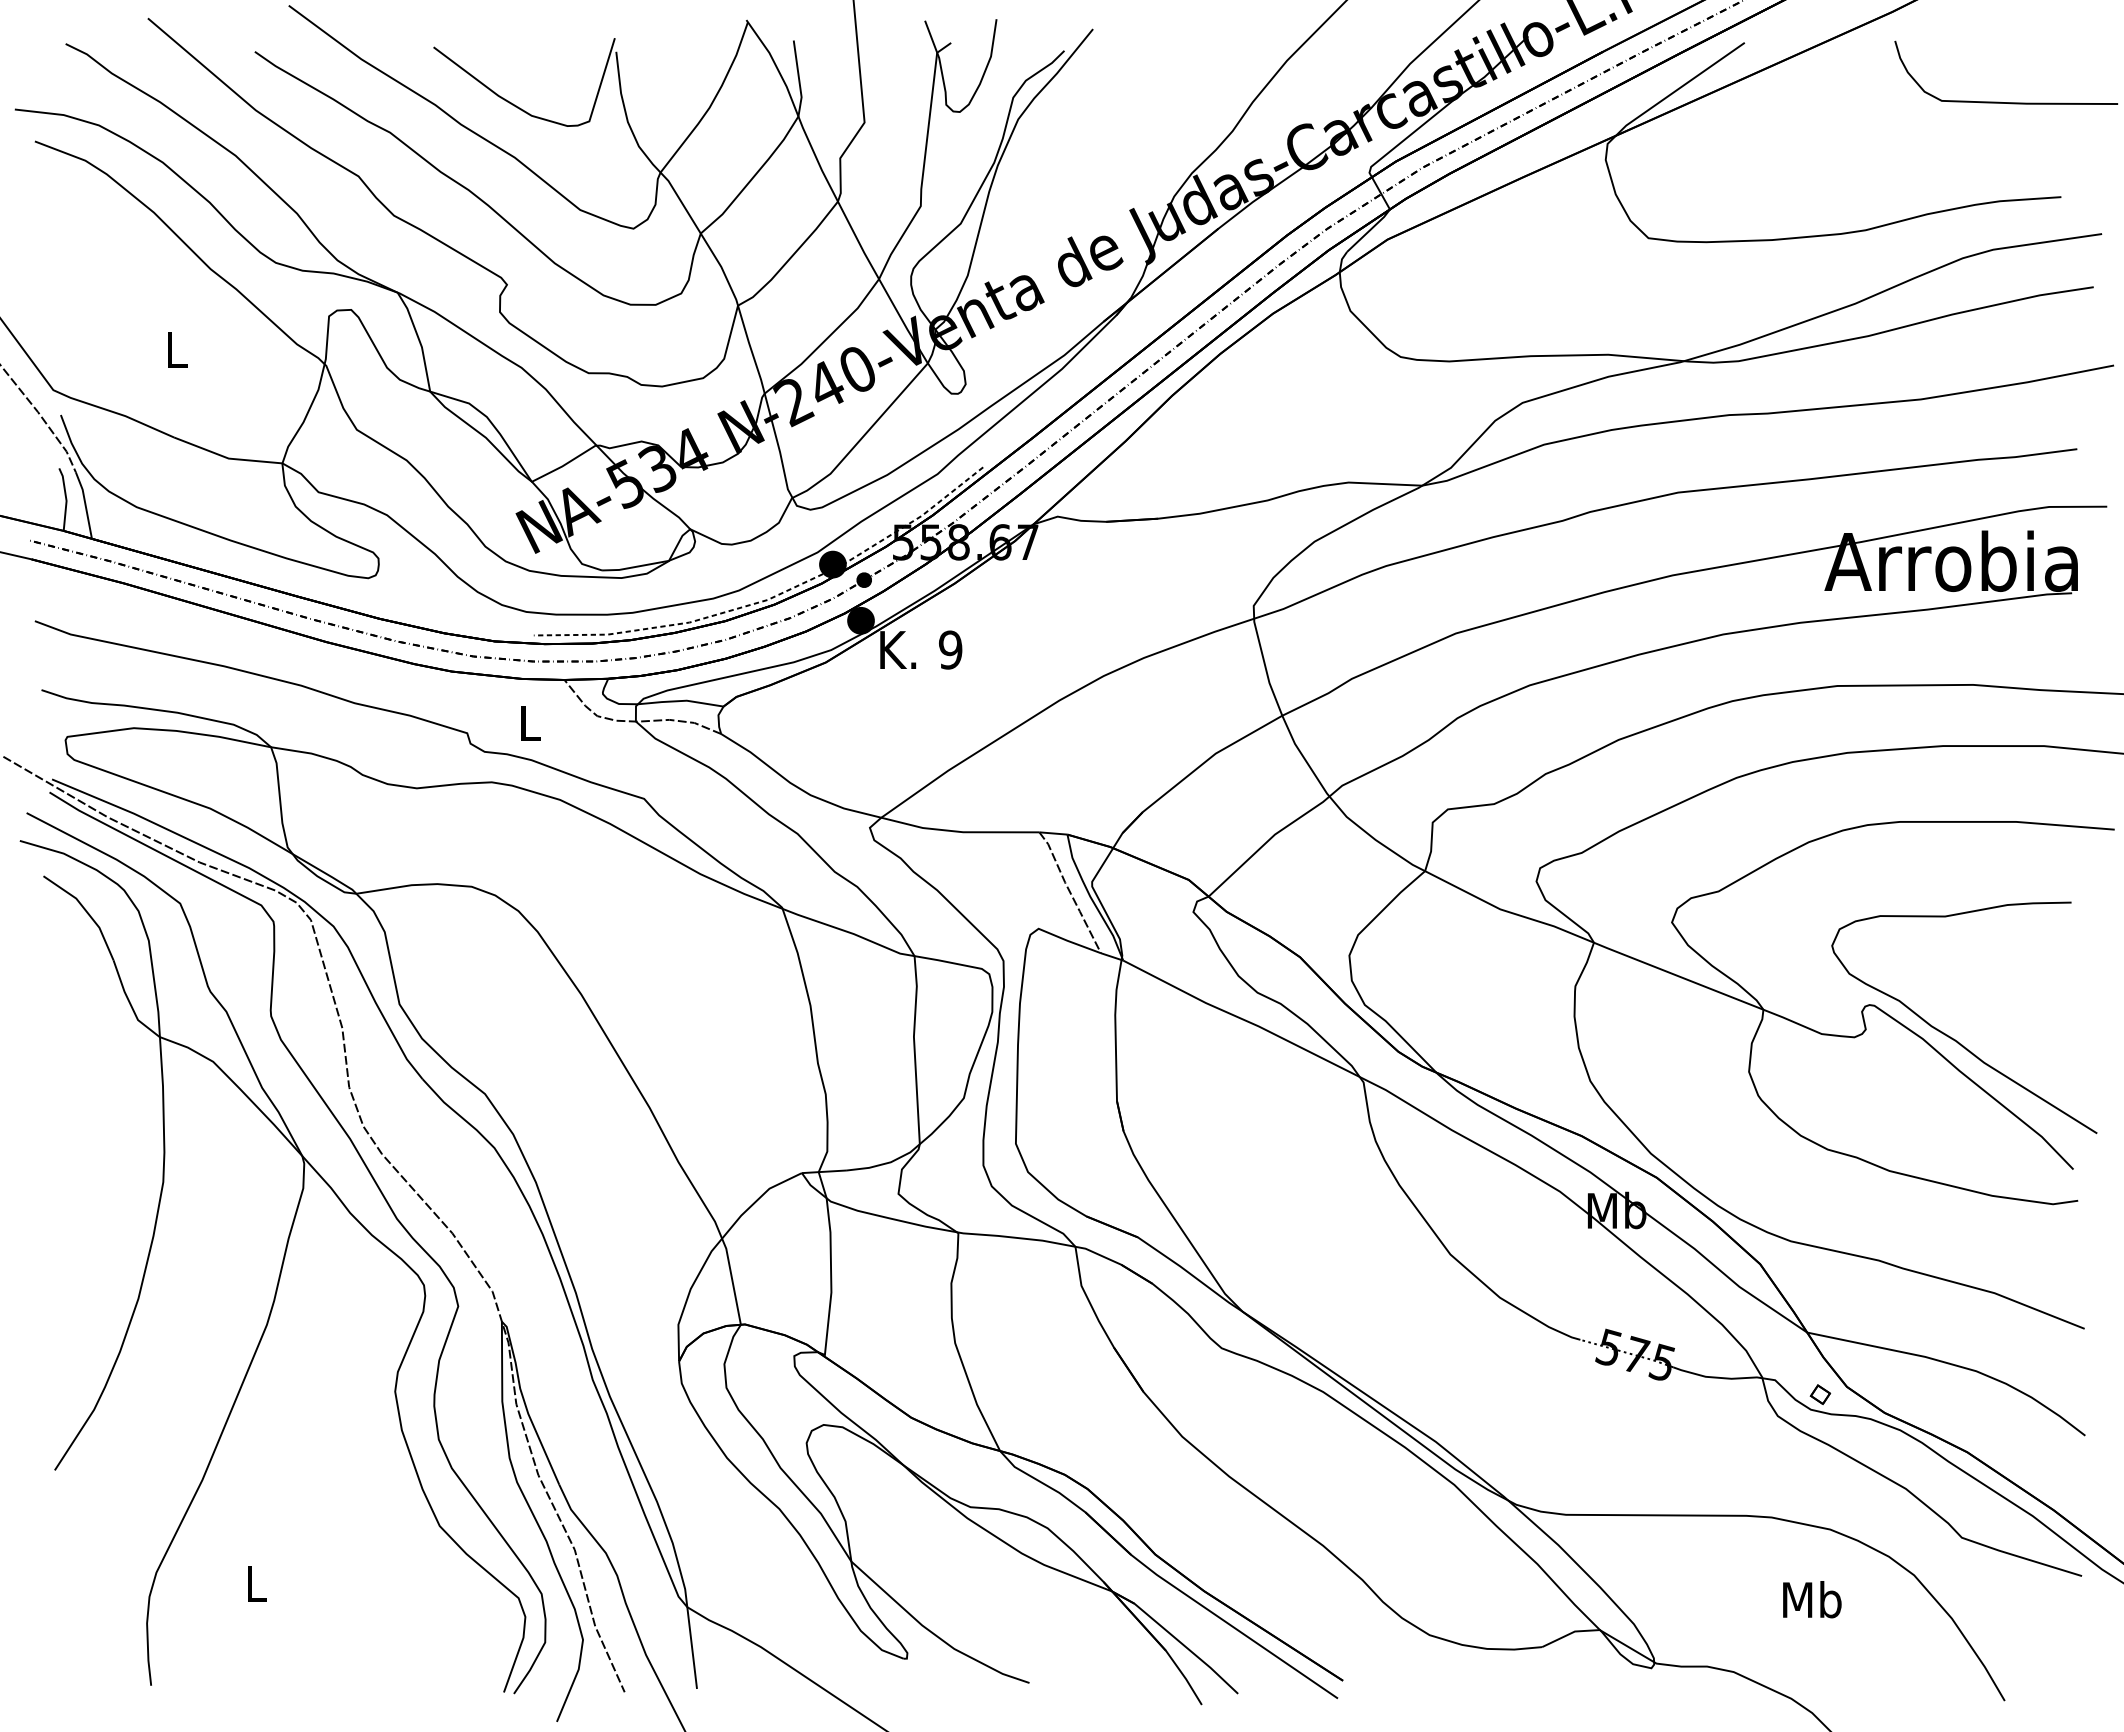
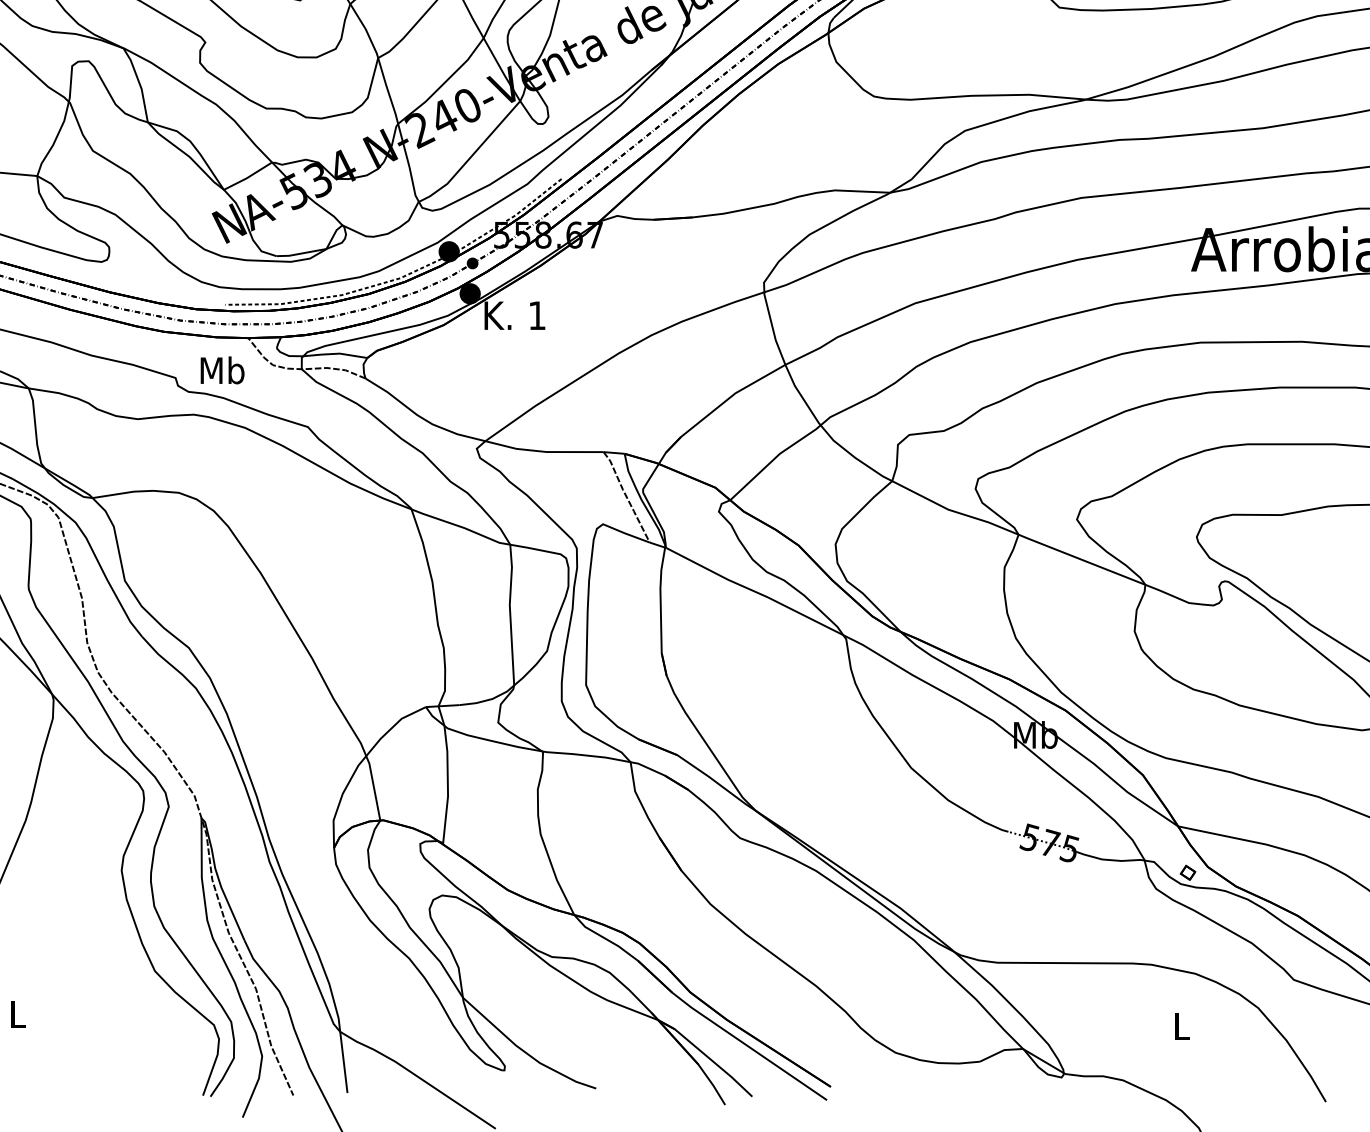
text: (950, 649) -> (537, 315), 9 -> 1
text: (529, 722) -> (222, 369), L -> Mb
text: (1812, 1599) -> (1182, 1026), Mb -> L

